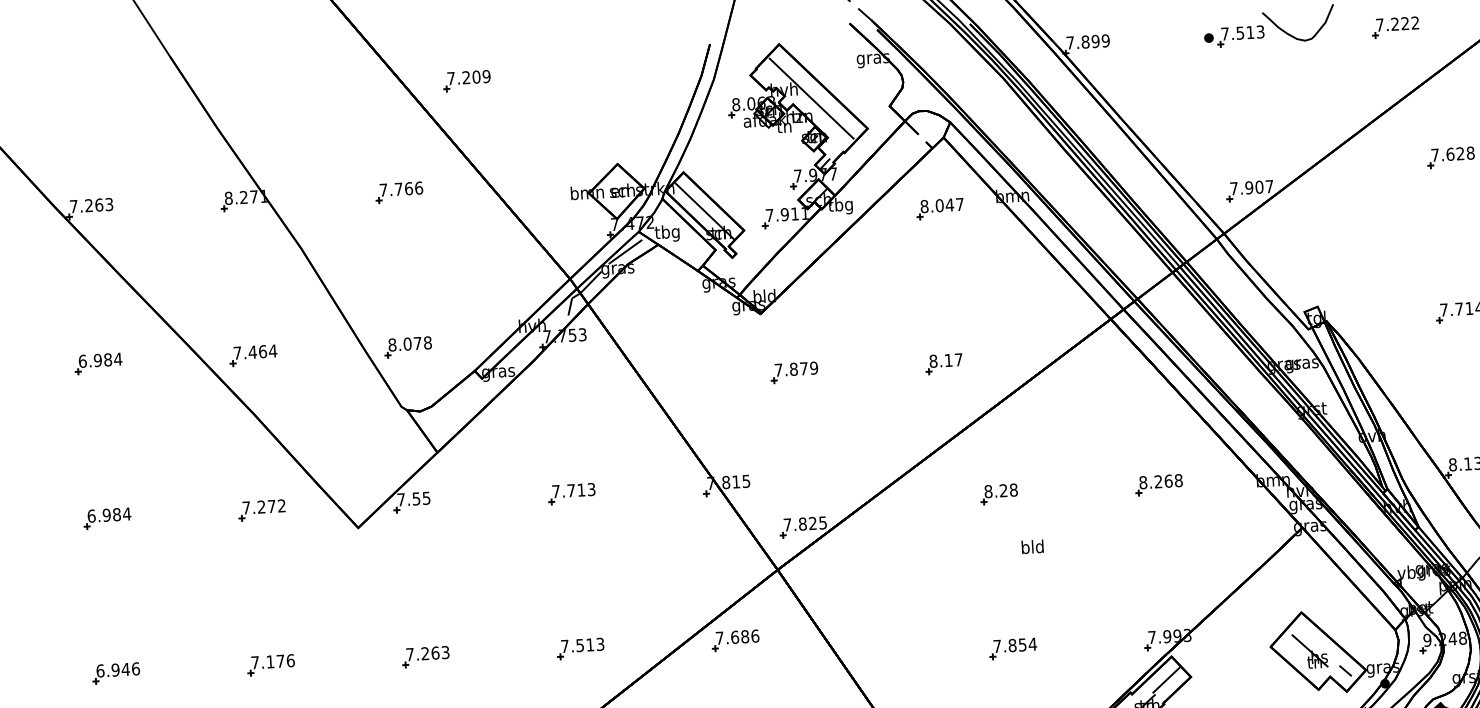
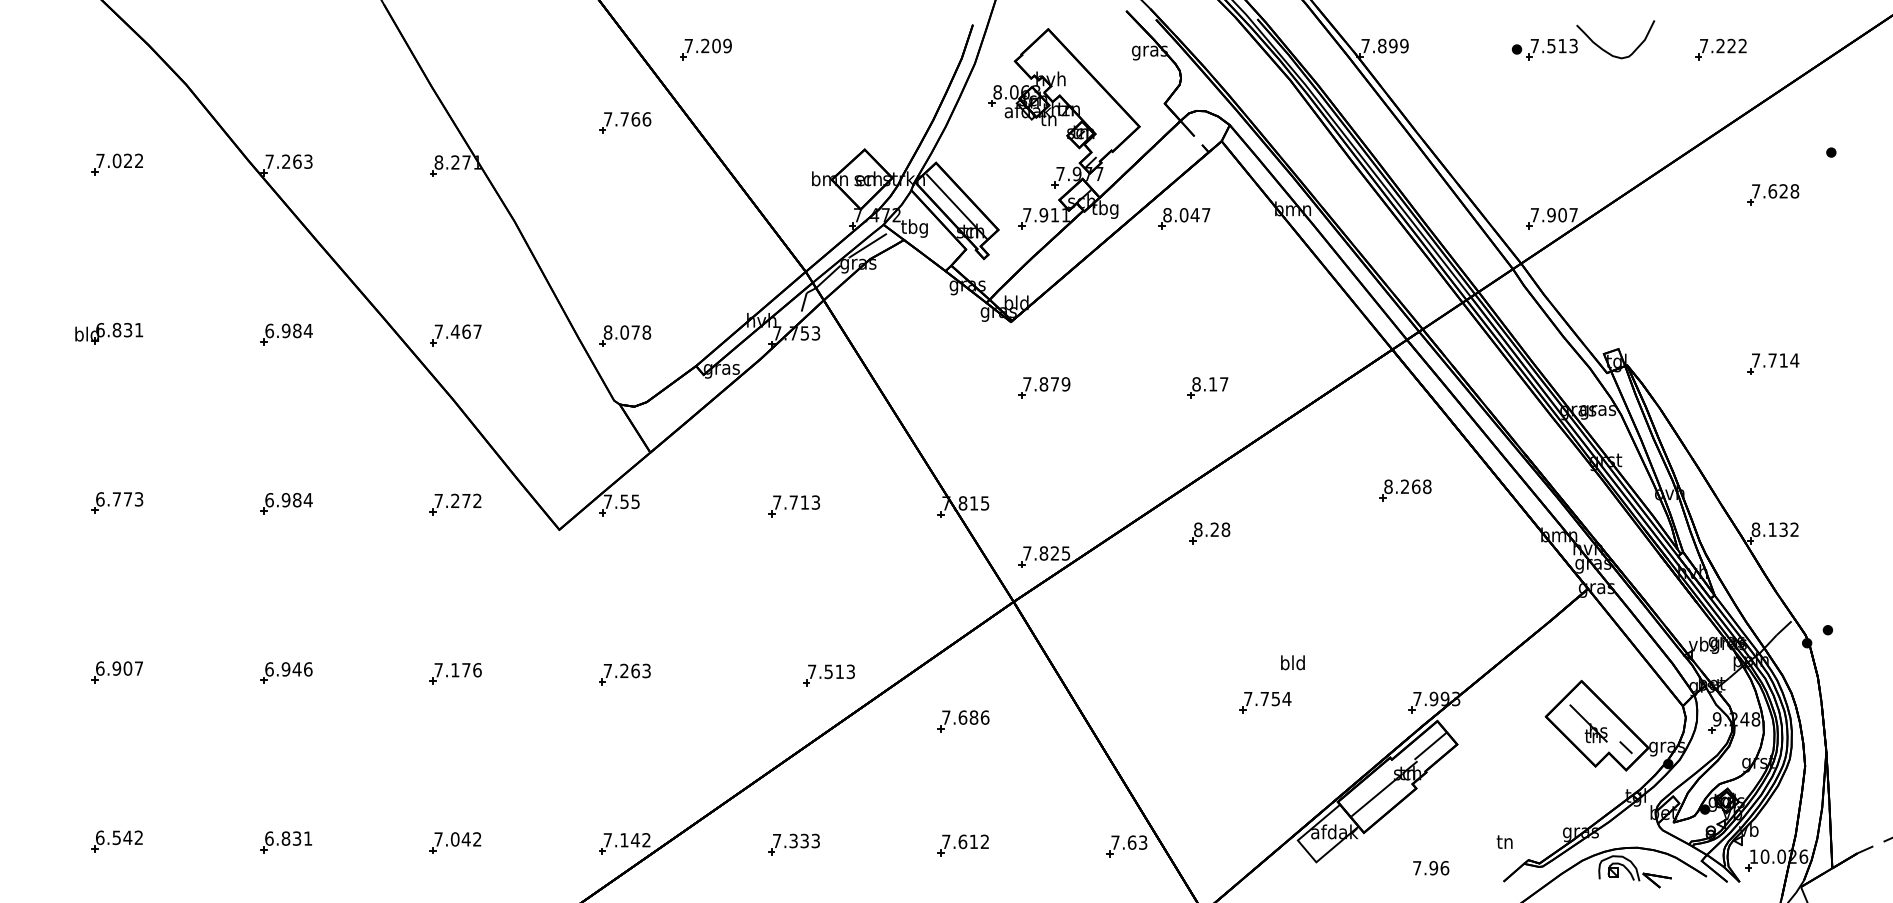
line: (811, 98) -> (1080, 90), removed
part: (399, 192) -> (625, 122), moved
part: (940, 208) -> (1184, 218), moved
text: (272, 350) -> (477, 331), 7.464 -> 7.467
part: (1159, 485) -> (1405, 490), moved
part: (998, 494) -> (1209, 533), moved
text: (1032, 546) -> (1292, 662), moved
part: (735, 640) -> (963, 721), moved
text: (1012, 645) -> (1264, 698), 7.854 -> 7.754
part: (580, 648) -> (828, 675), moved

